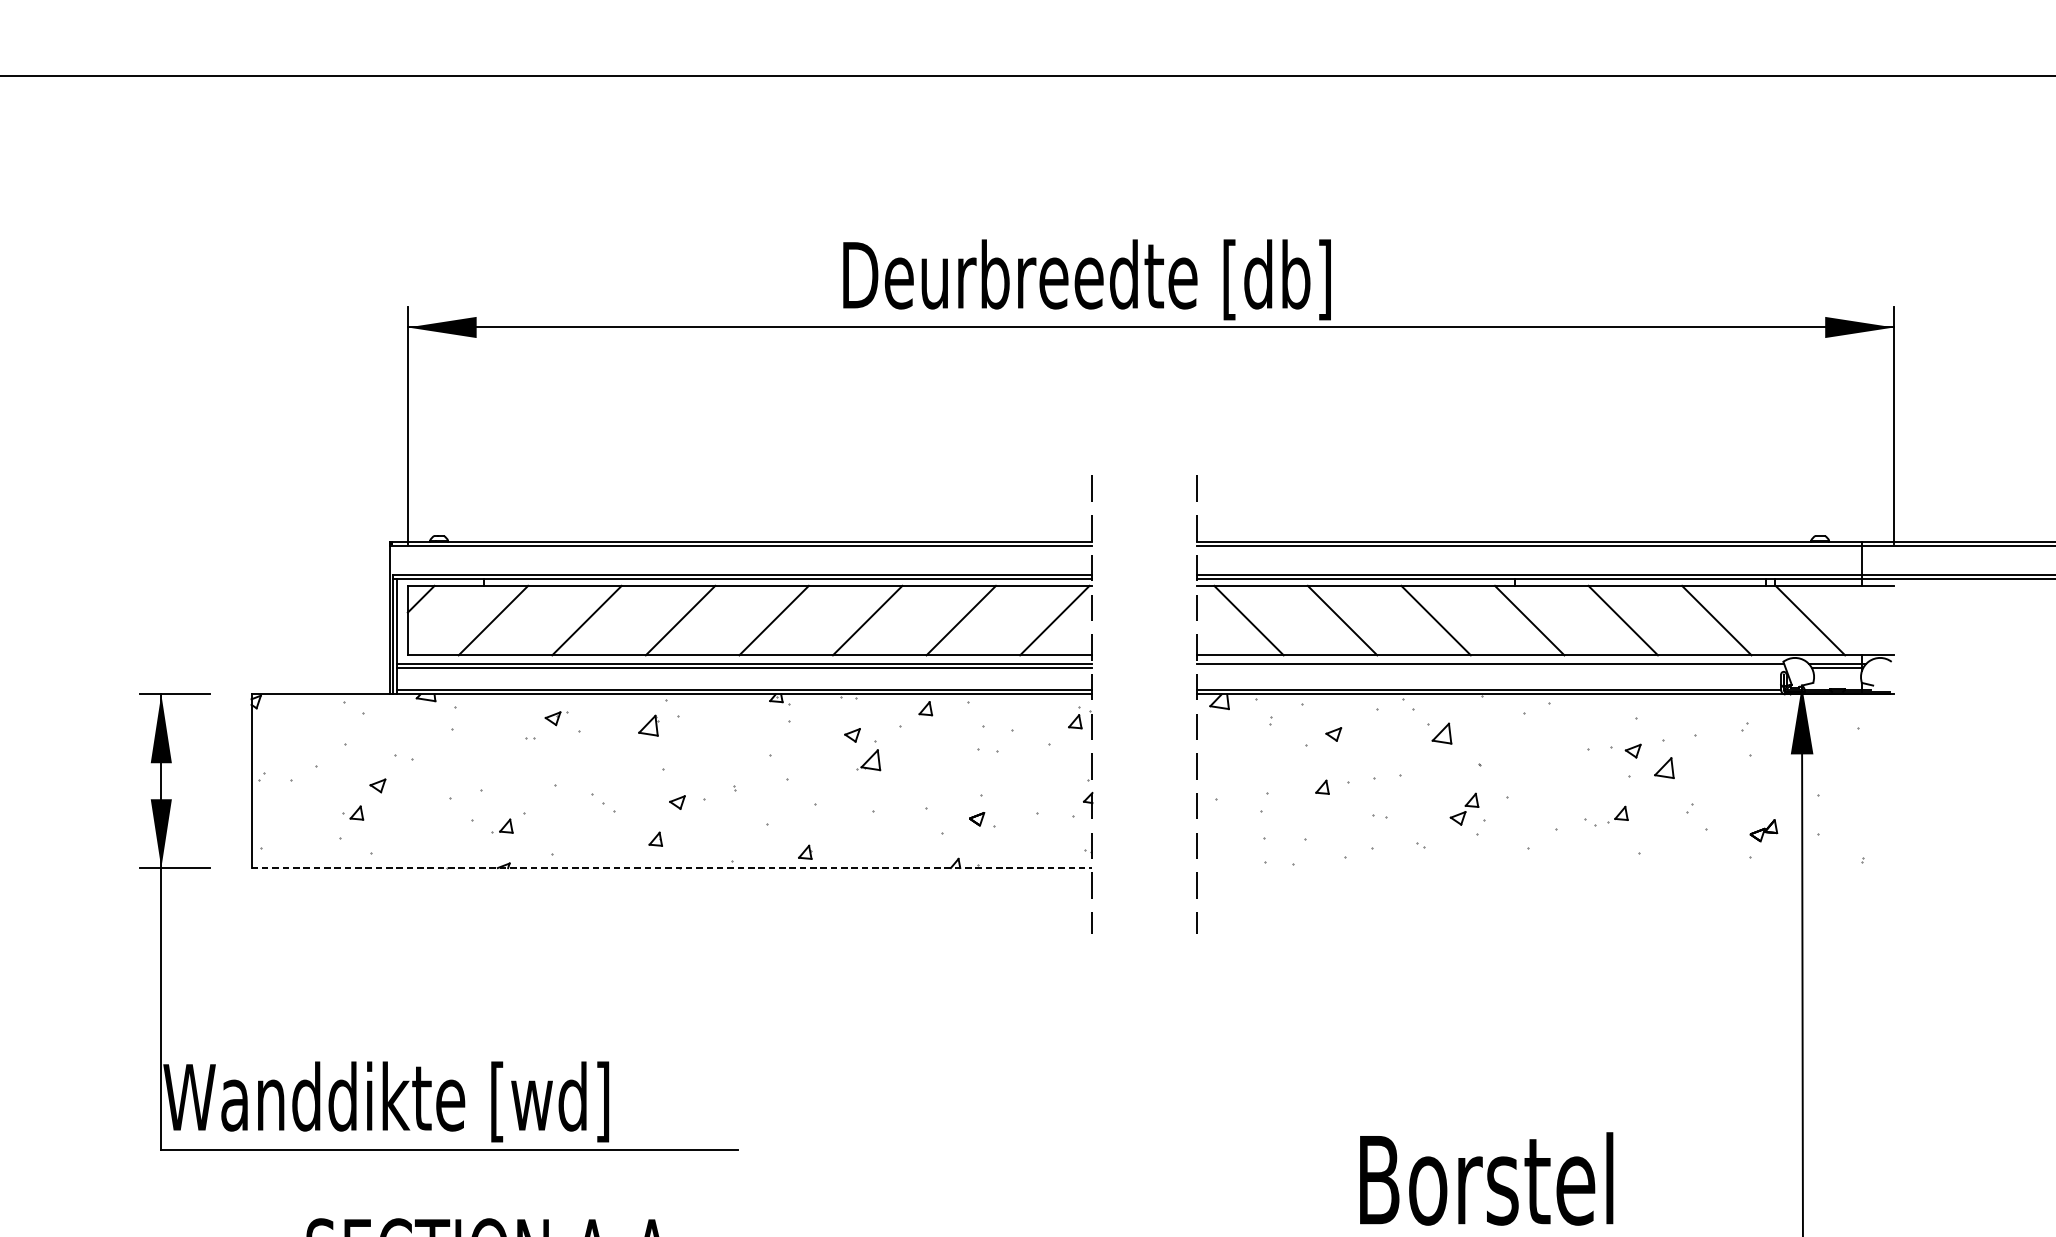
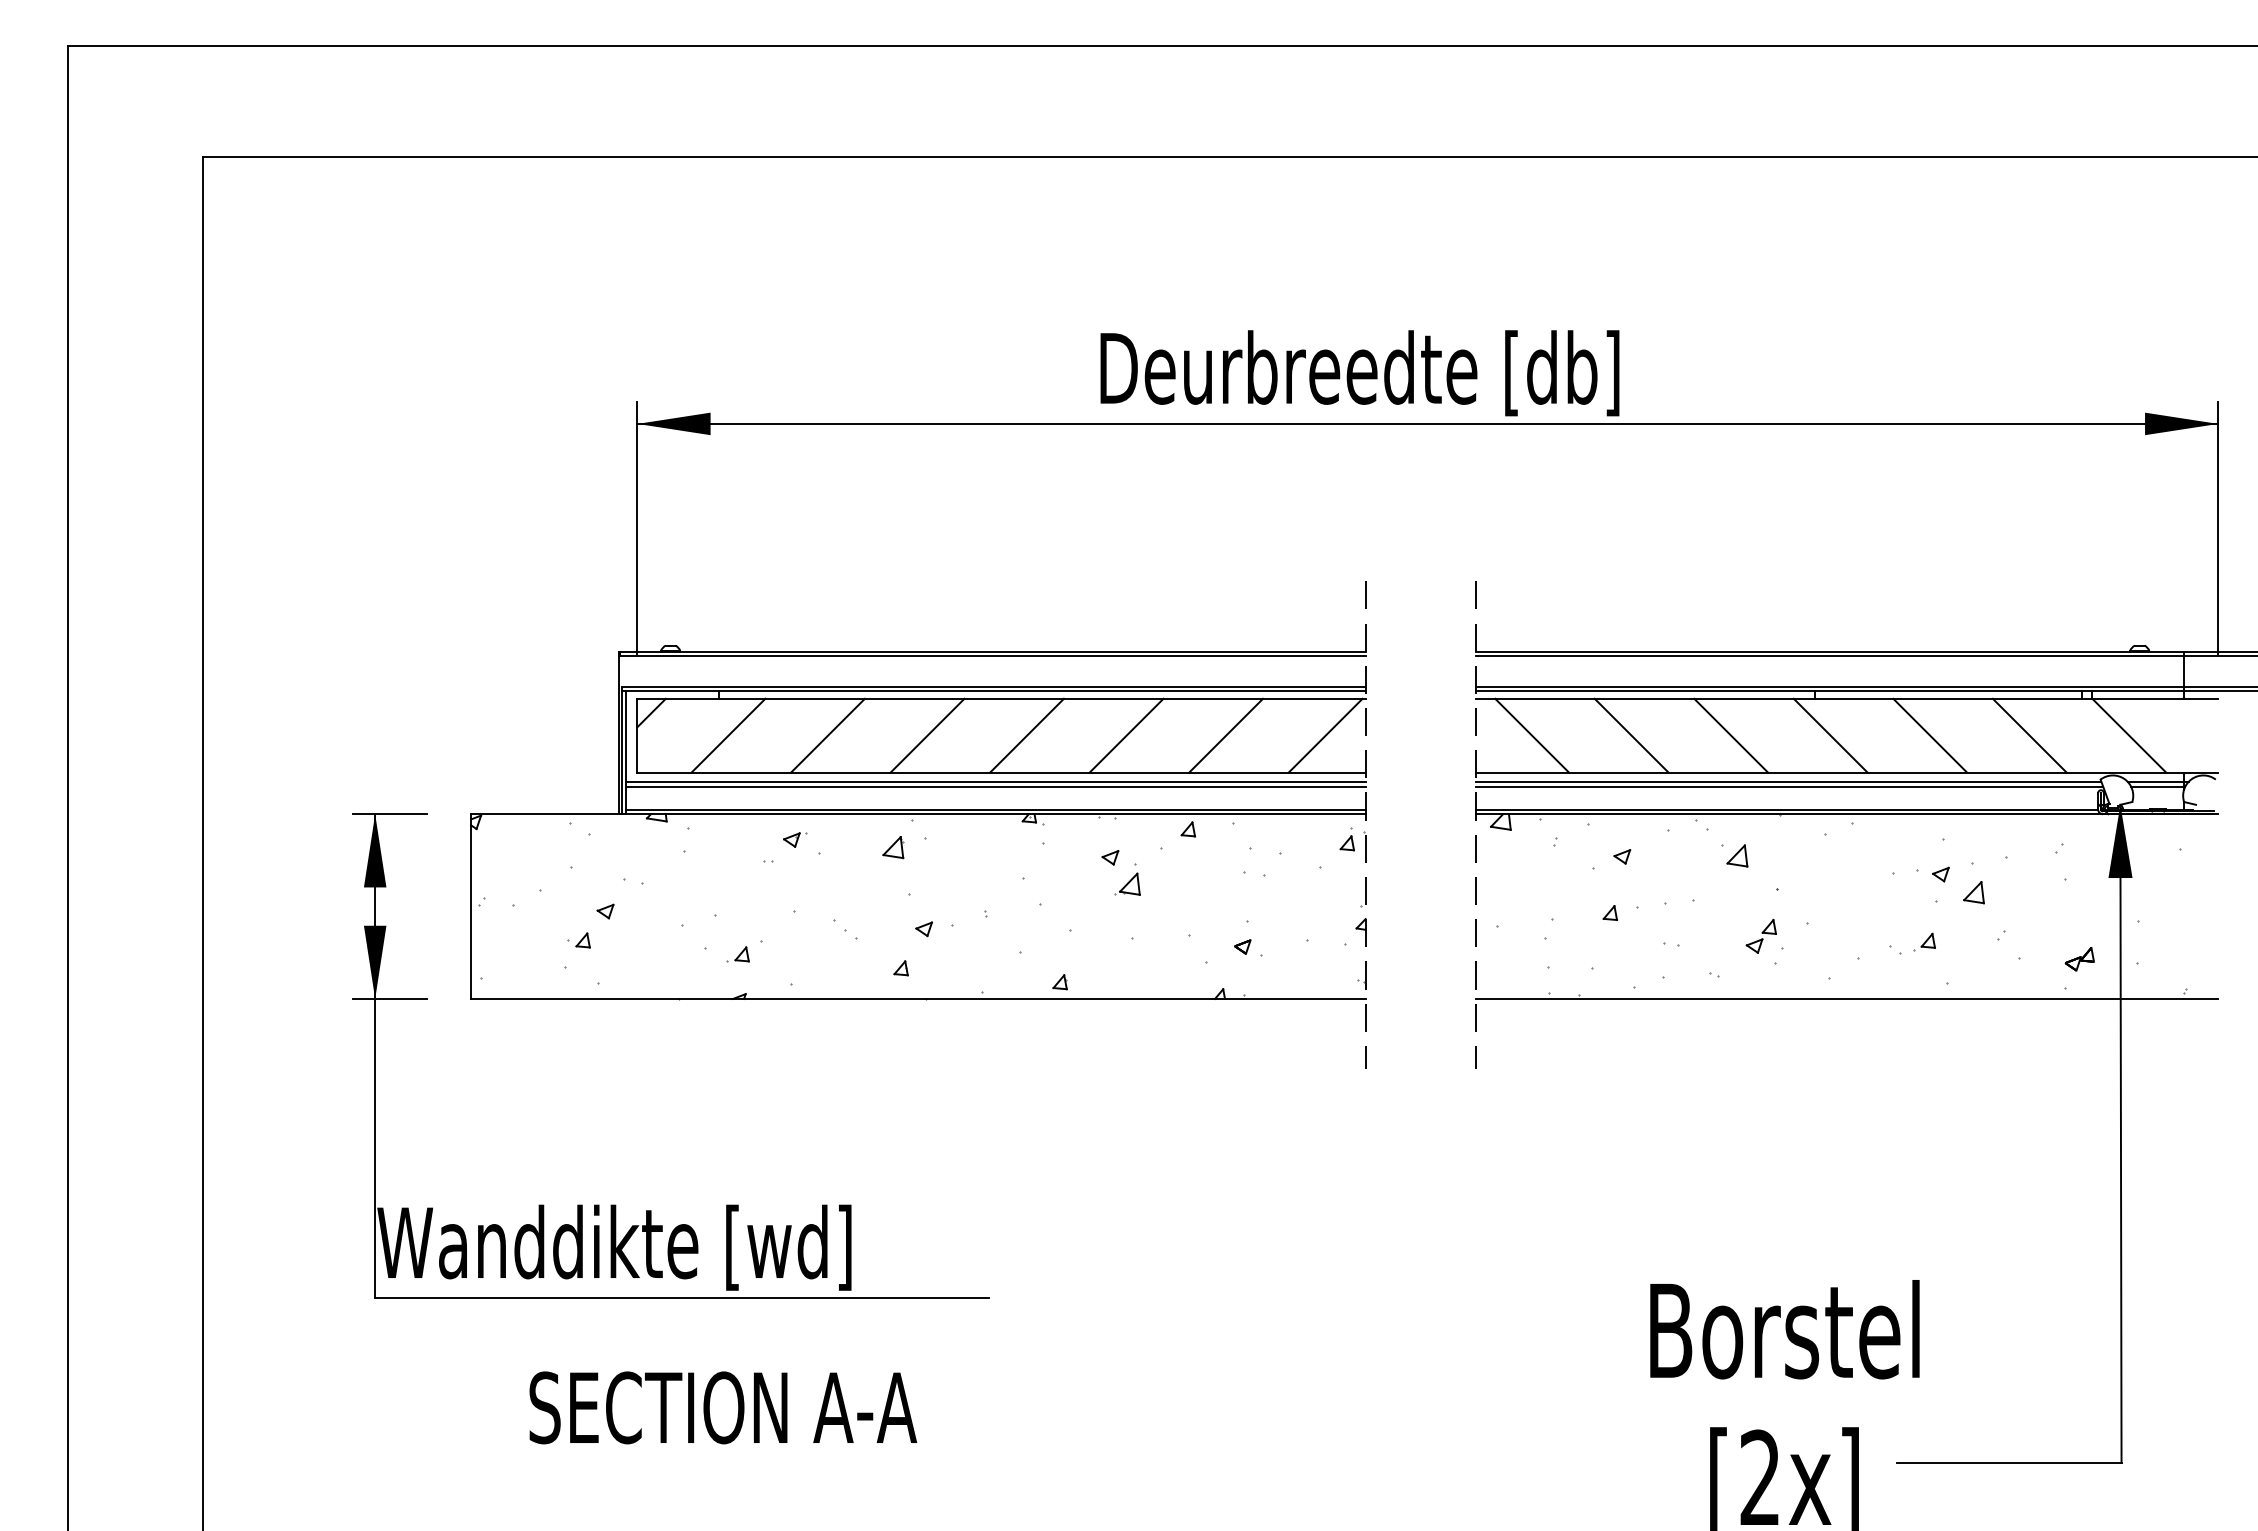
line: (1490, 668) -> (1789, 786), added
line: (672, 867) -> (918, 998), dashed -> solid
line: (1545, 867) -> (1847, 998), added

